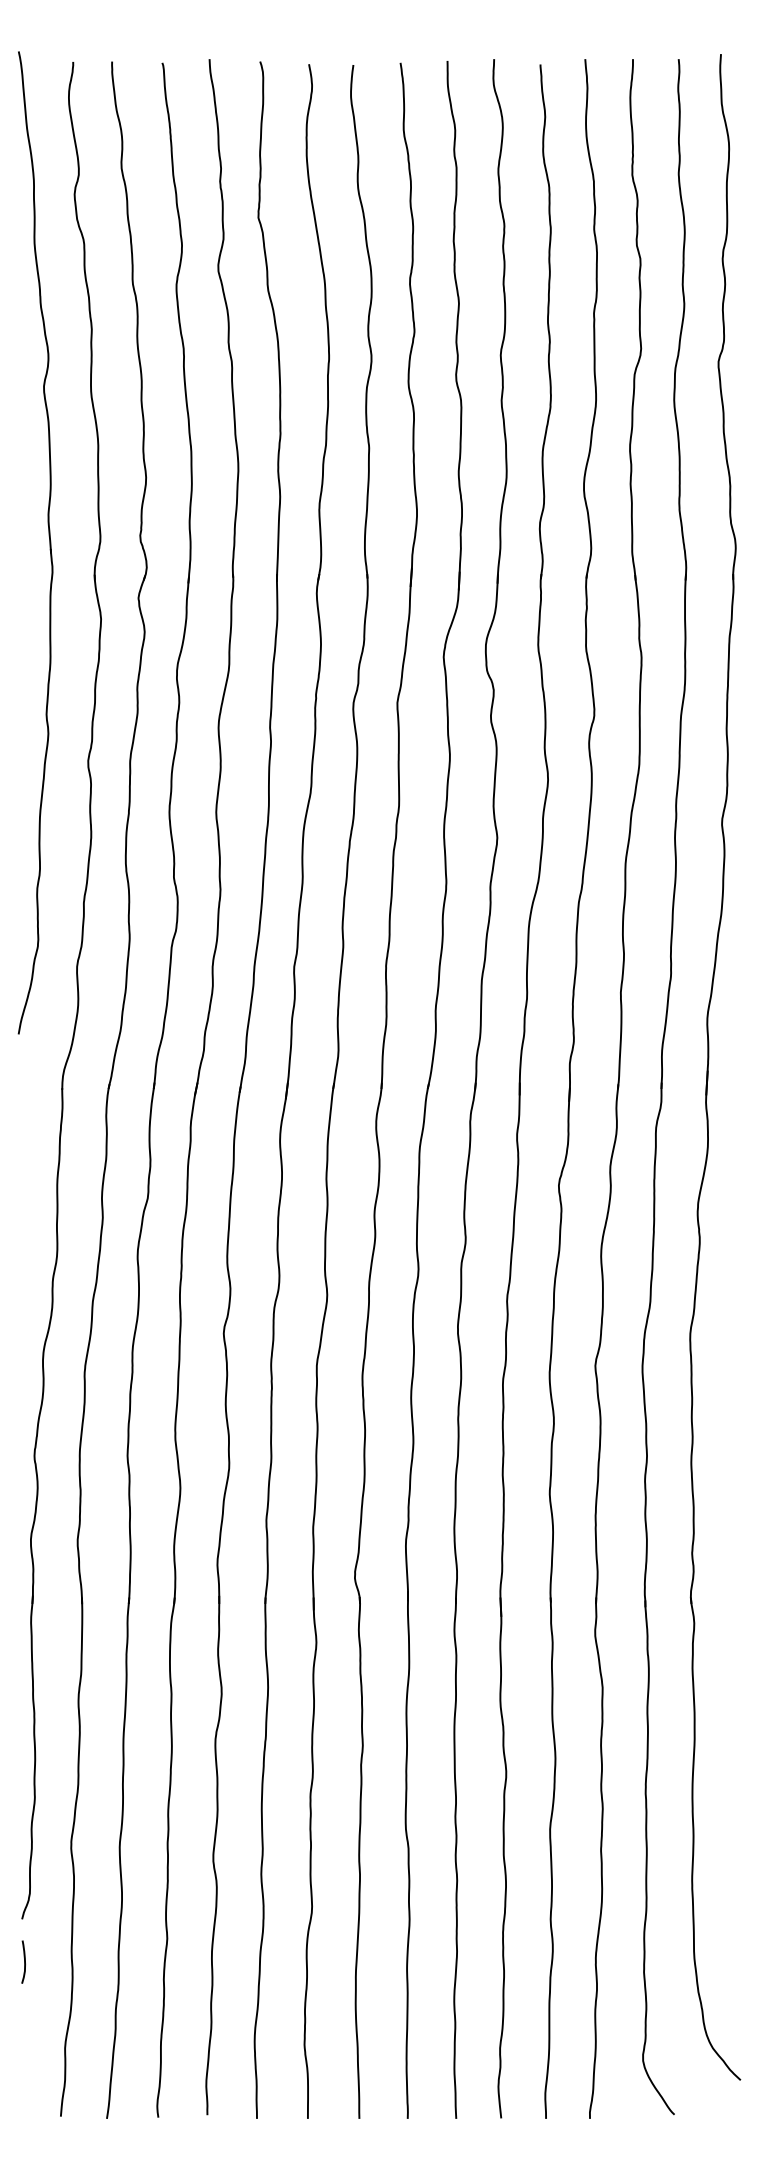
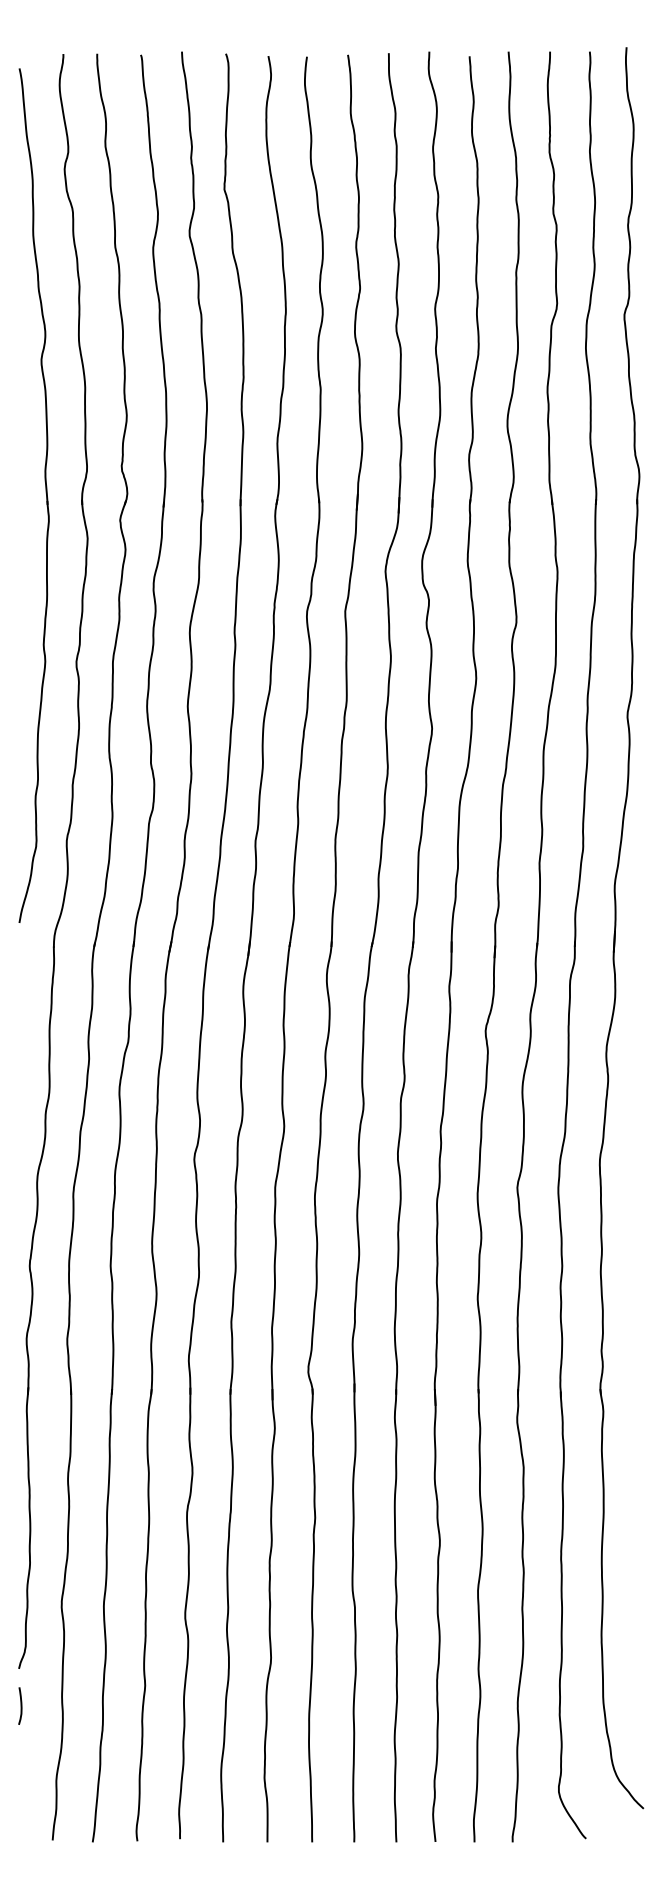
part: (49, 542) -> (46, 495), moved

